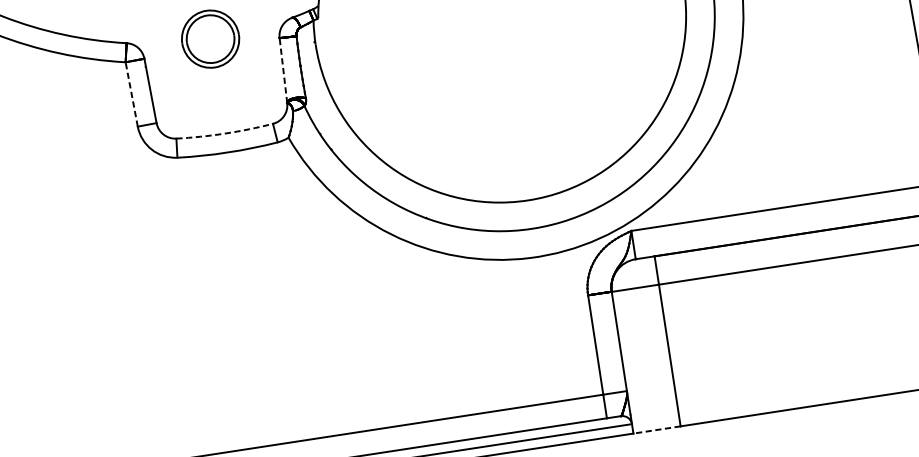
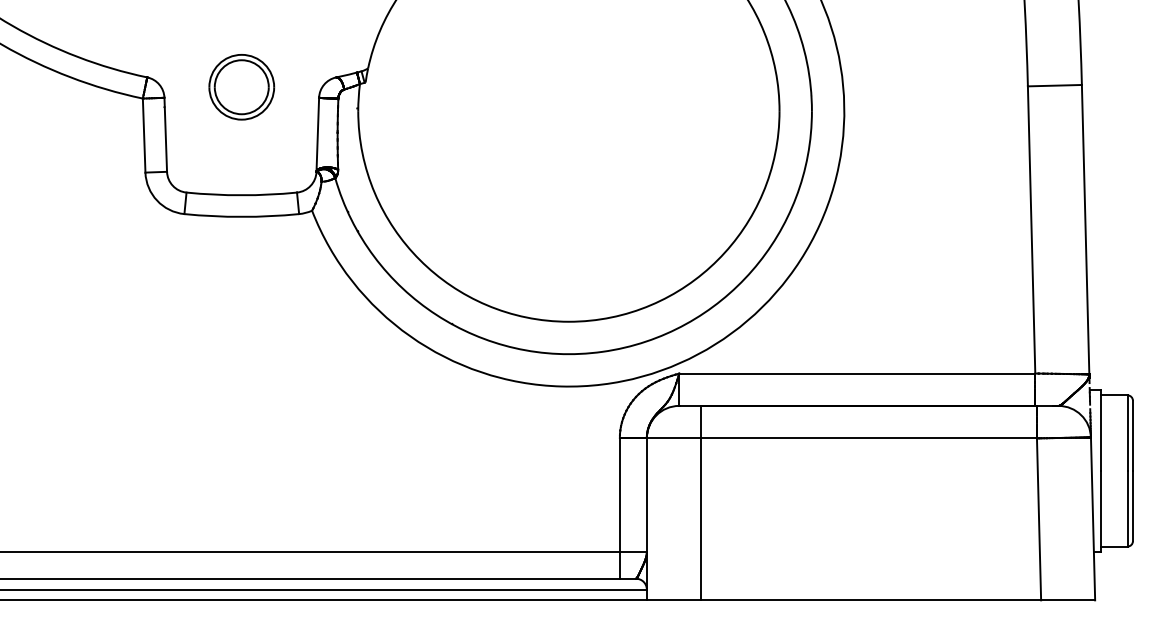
line: (283, 70) -> (317, 134), dashed -> solid
line: (132, 94) -> (144, 135), dashed -> solid
arc: (224, 133) -> (241, 195), dashed -> solid
line: (656, 430) -> (673, 600), dashed -> solid

